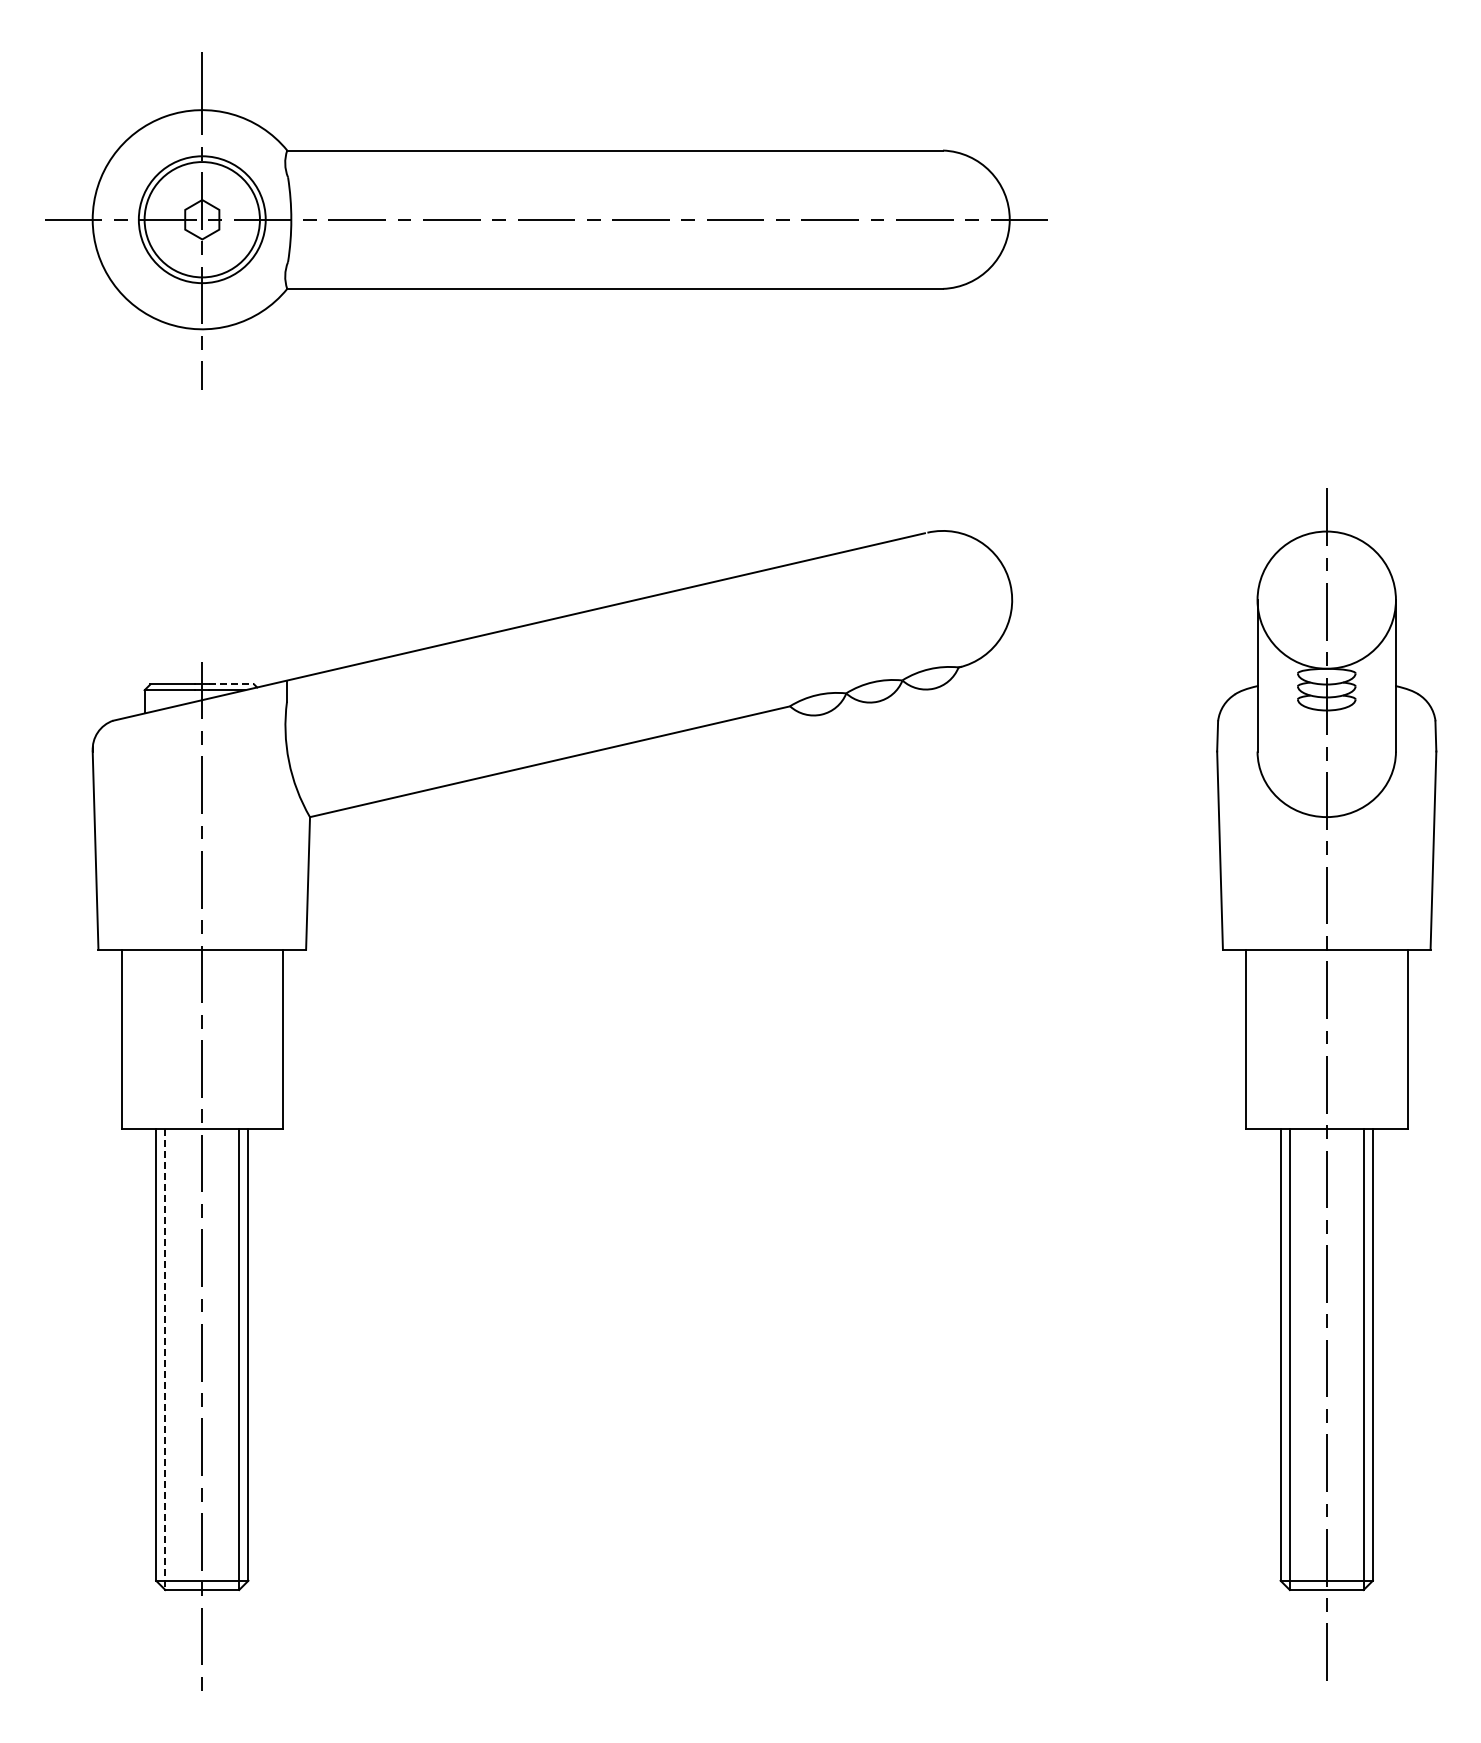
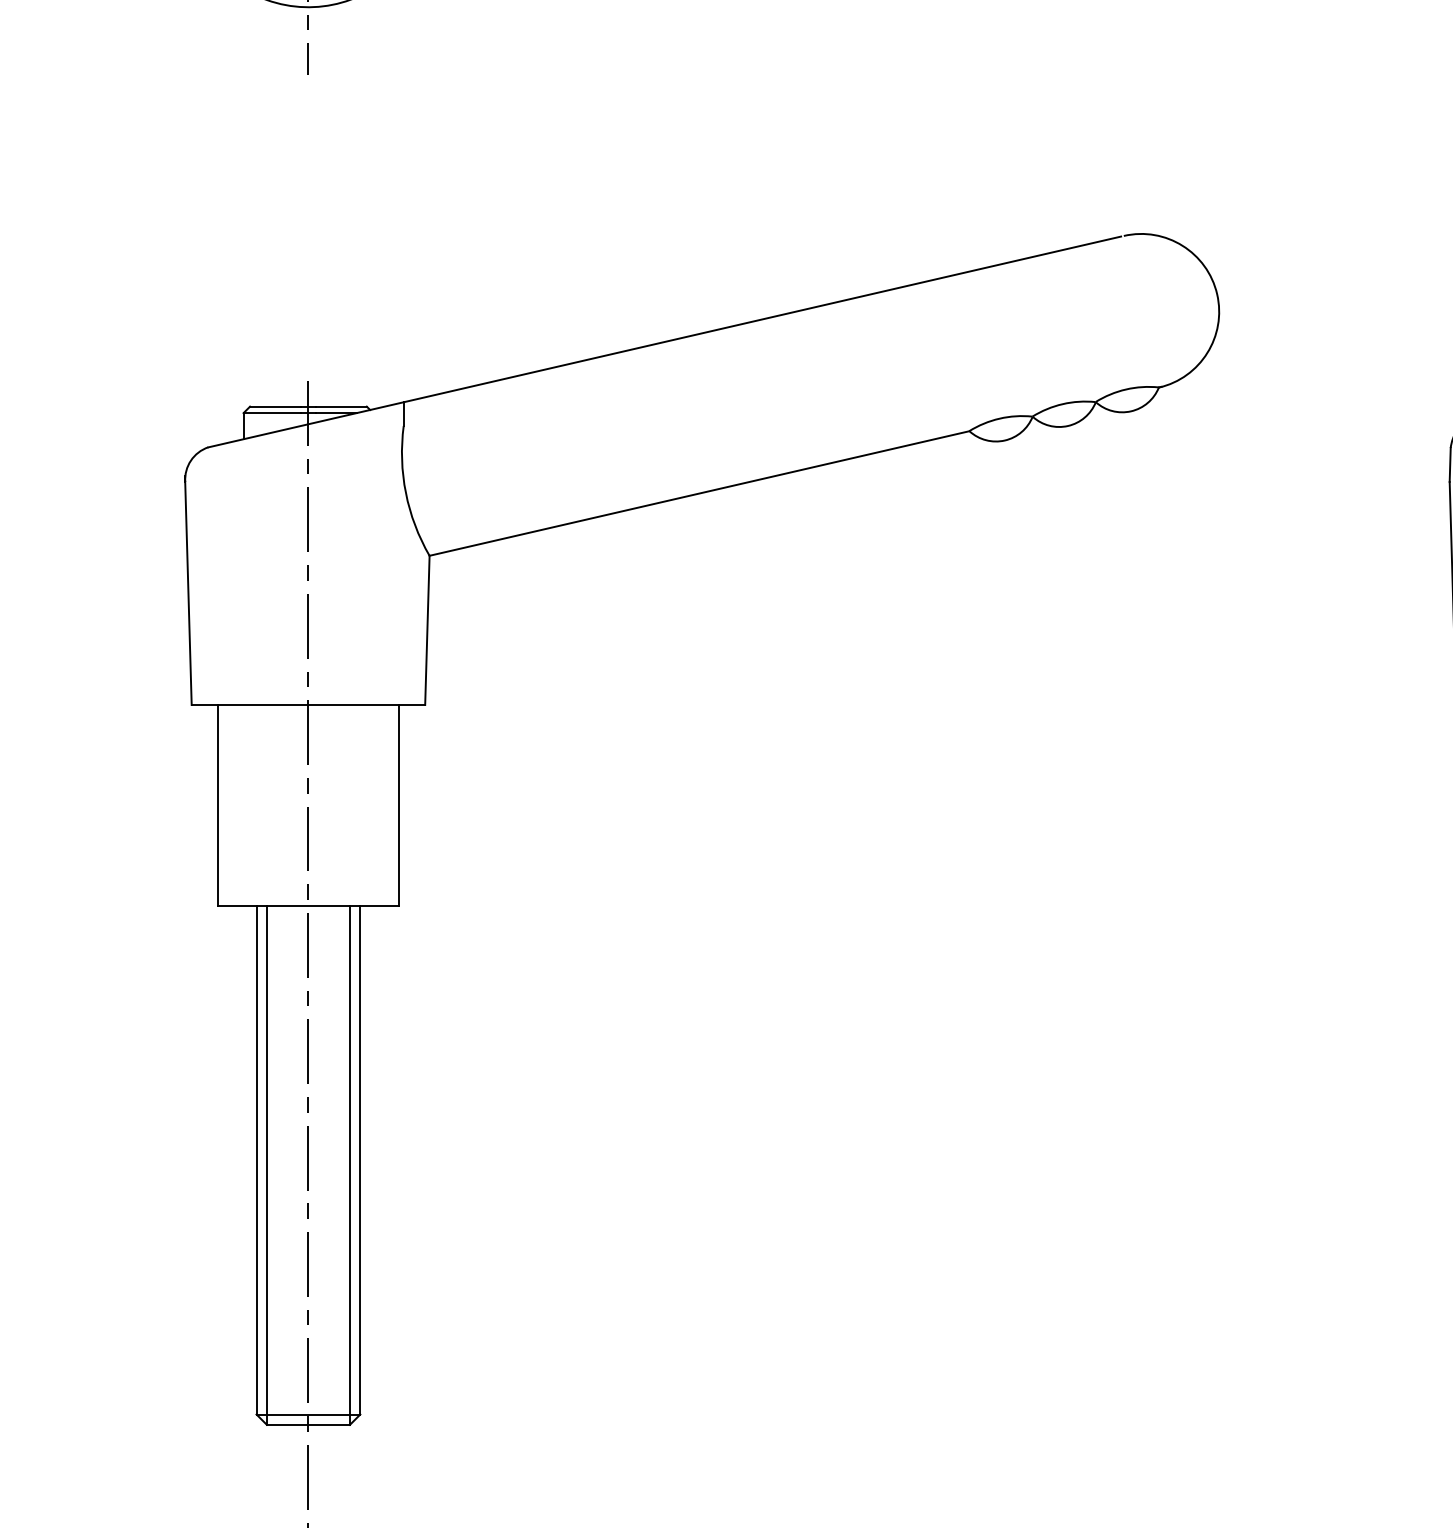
line: (232, 684) -> (342, 406), dashed -> solid
line: (165, 1359) -> (267, 1165), dashed -> solid

